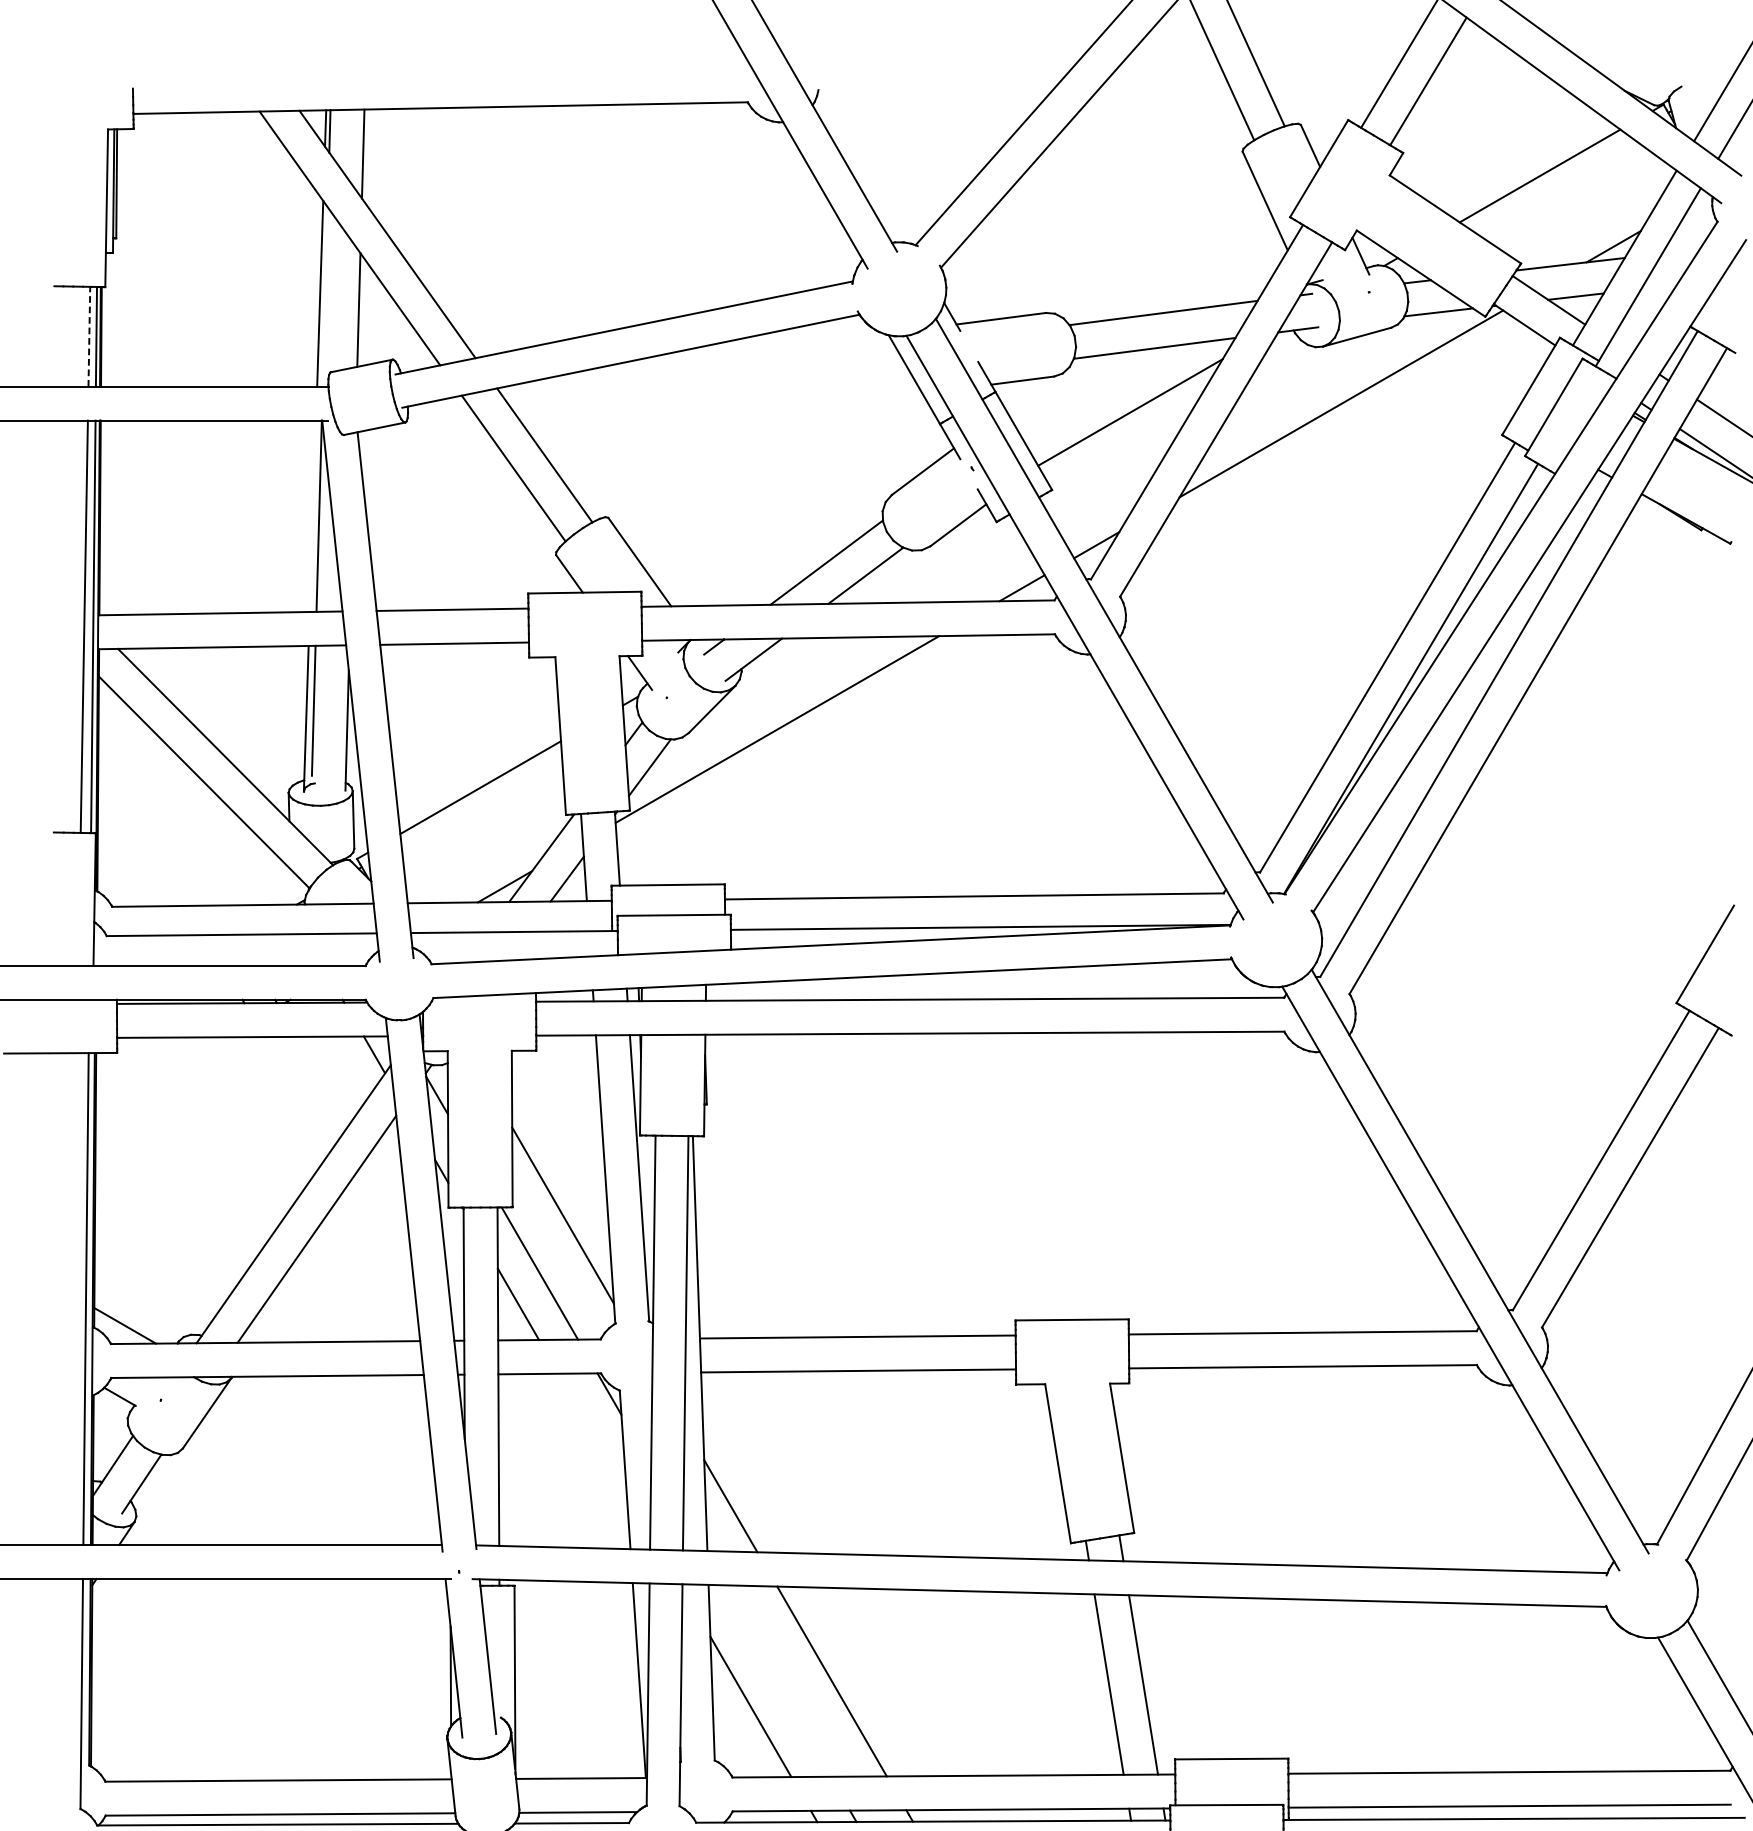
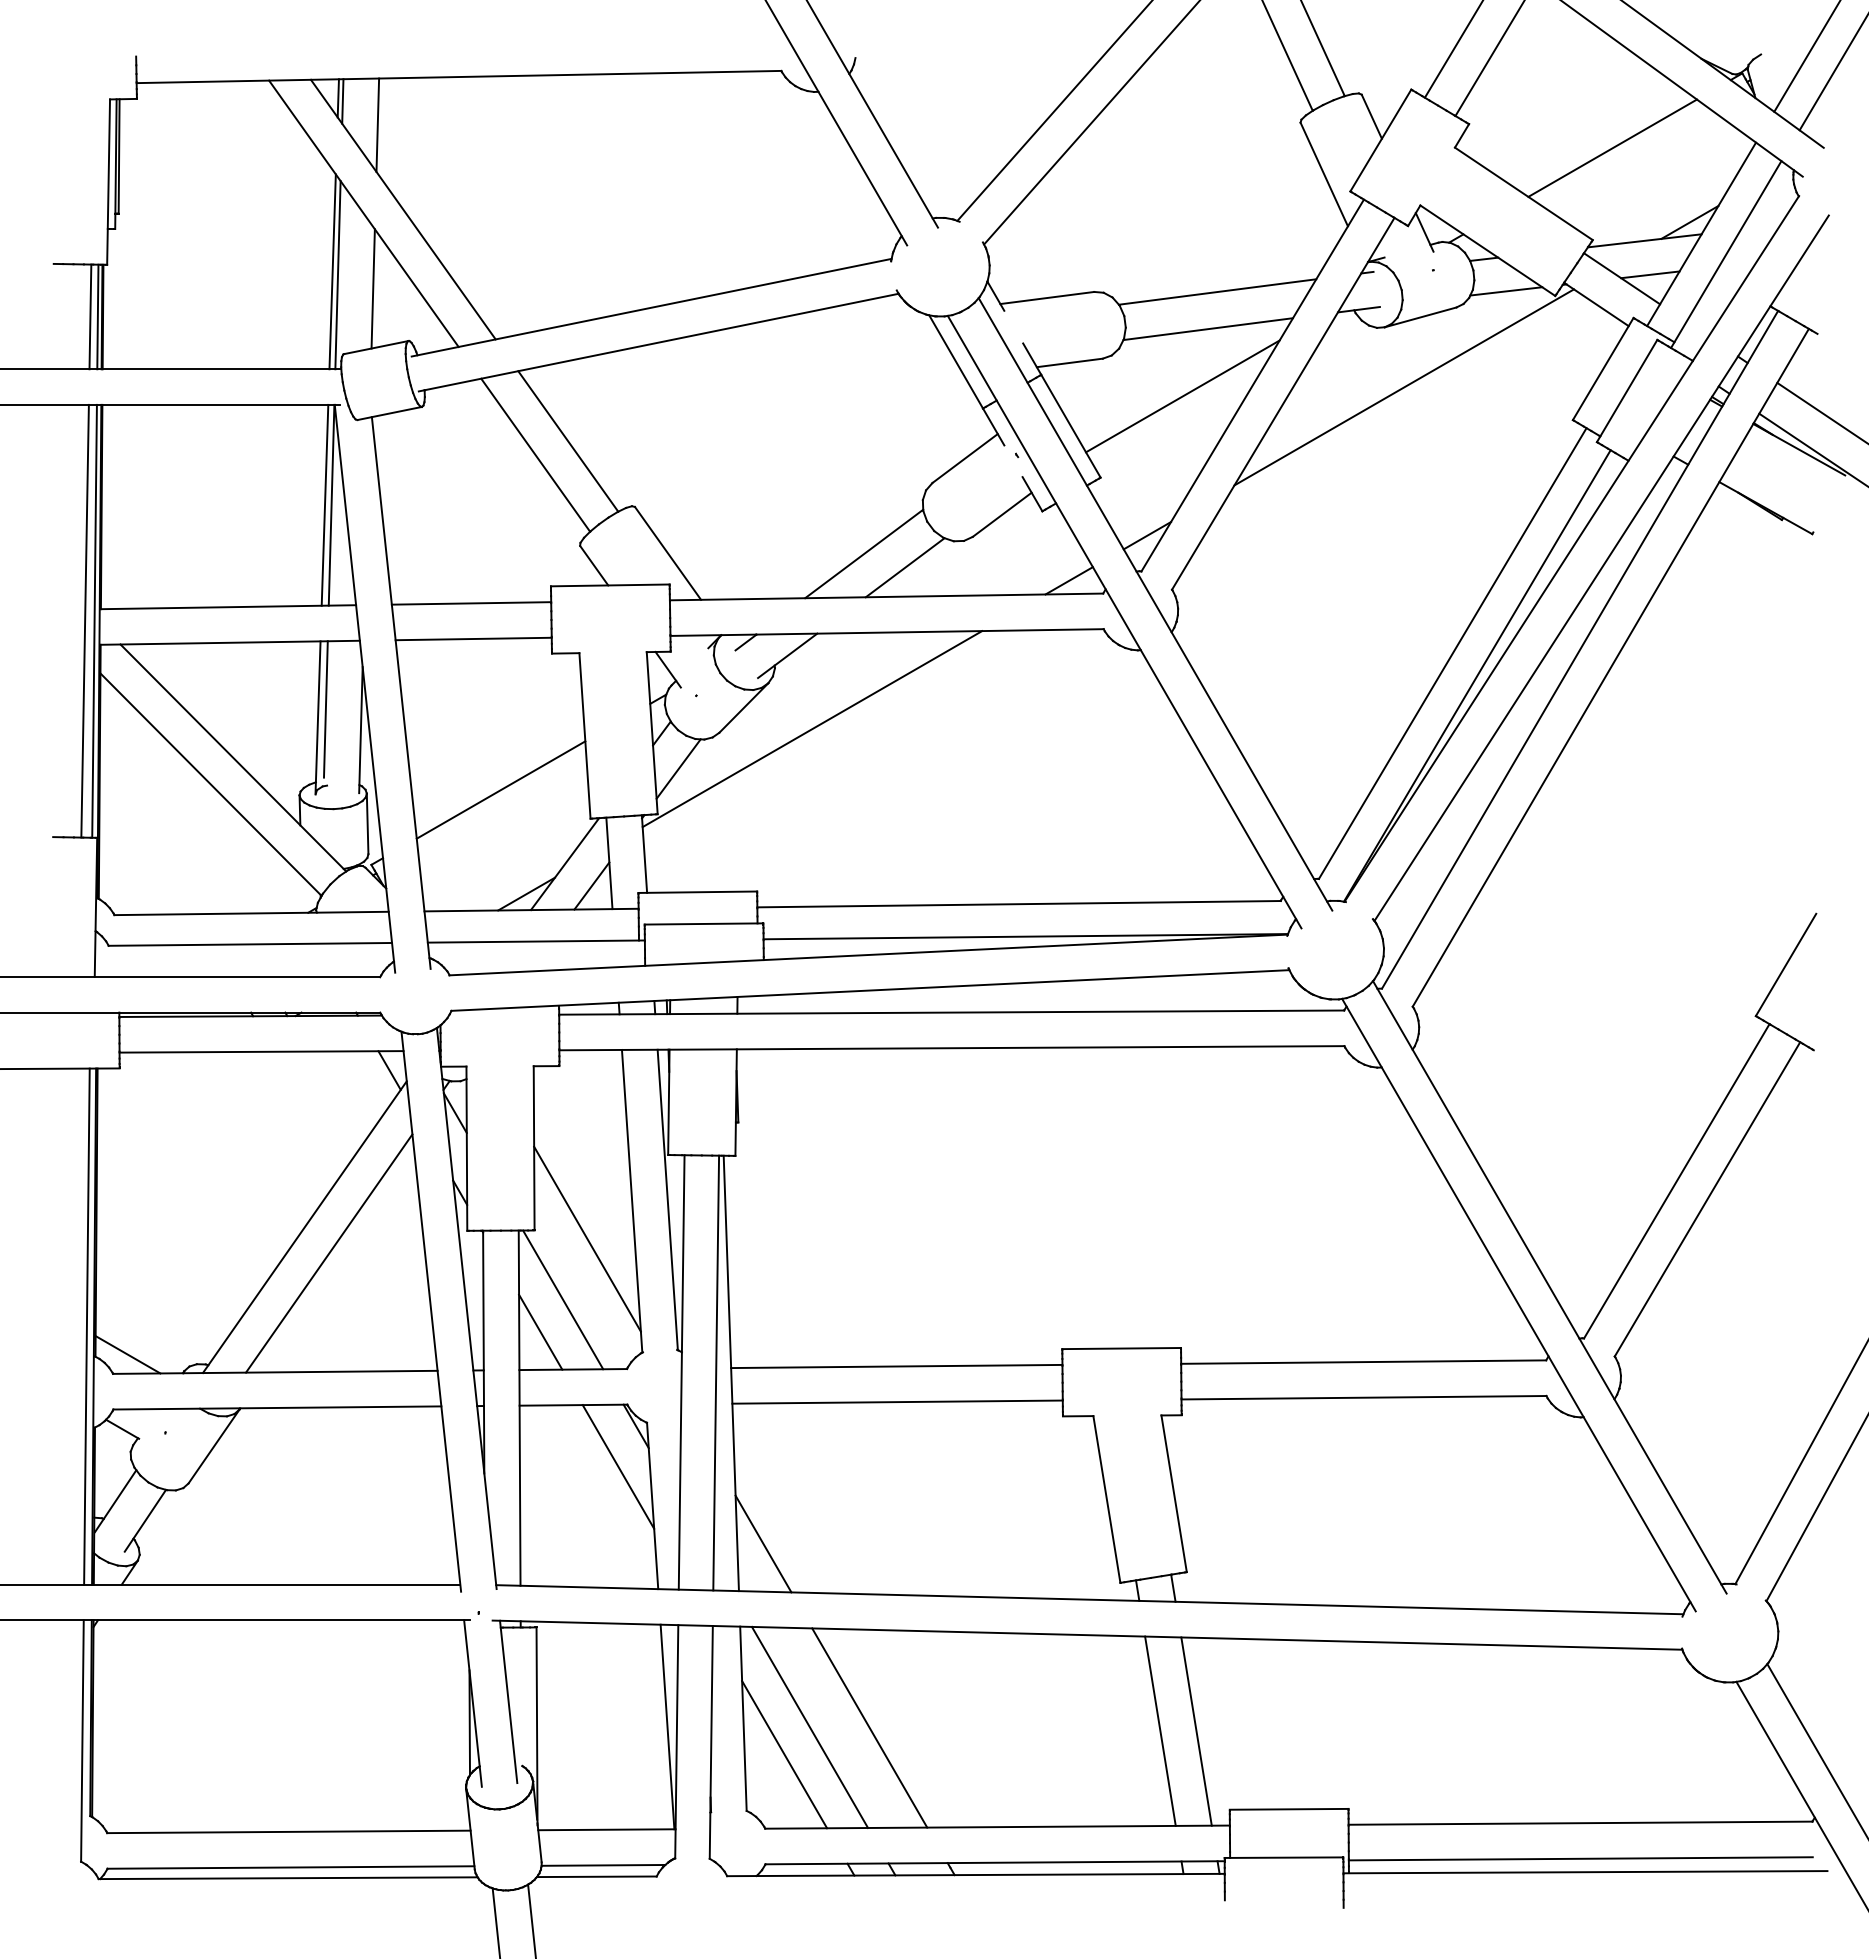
line: (324, 297) -> (337, 275), added
line: (89, 336) -> (90, 316), dashed -> solid
line: (312, 515) -> (324, 504), added
line: (592, 1432) -> (618, 1466), added
line: (774, 1681) -> (809, 1727), added

